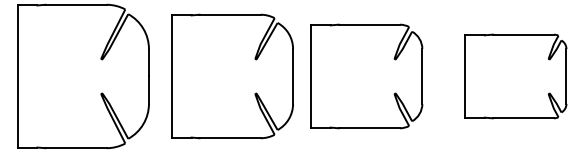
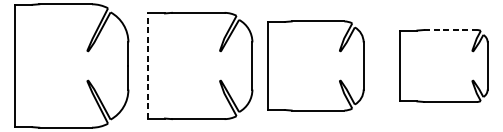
line: (523, 34) -> (450, 29), solid -> dashed
line: (171, 76) -> (147, 66), solid -> dashed

